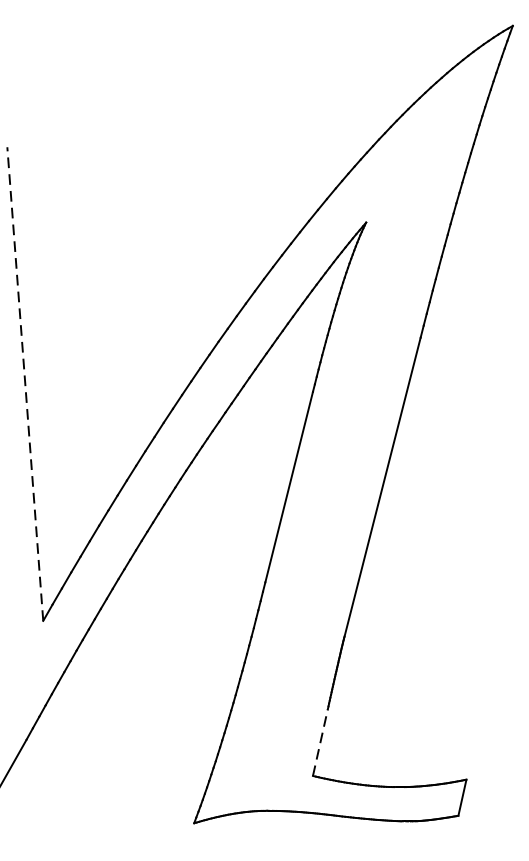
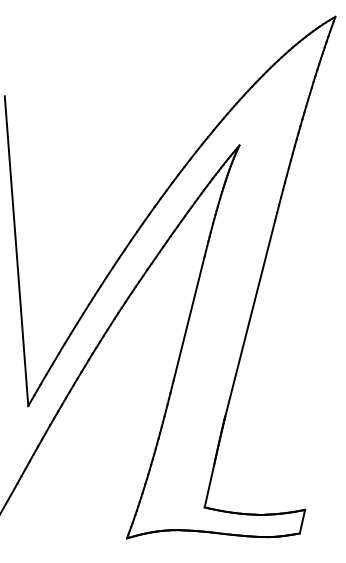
line: (25, 383) -> (16, 250), dashed -> solid
line: (320, 742) -> (209, 485), dashed -> solid

